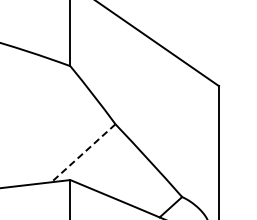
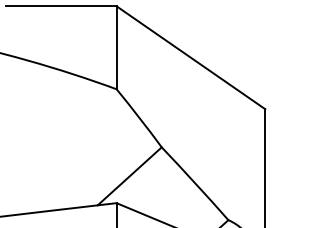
line: (83, 153) -> (129, 176), dashed -> solid

